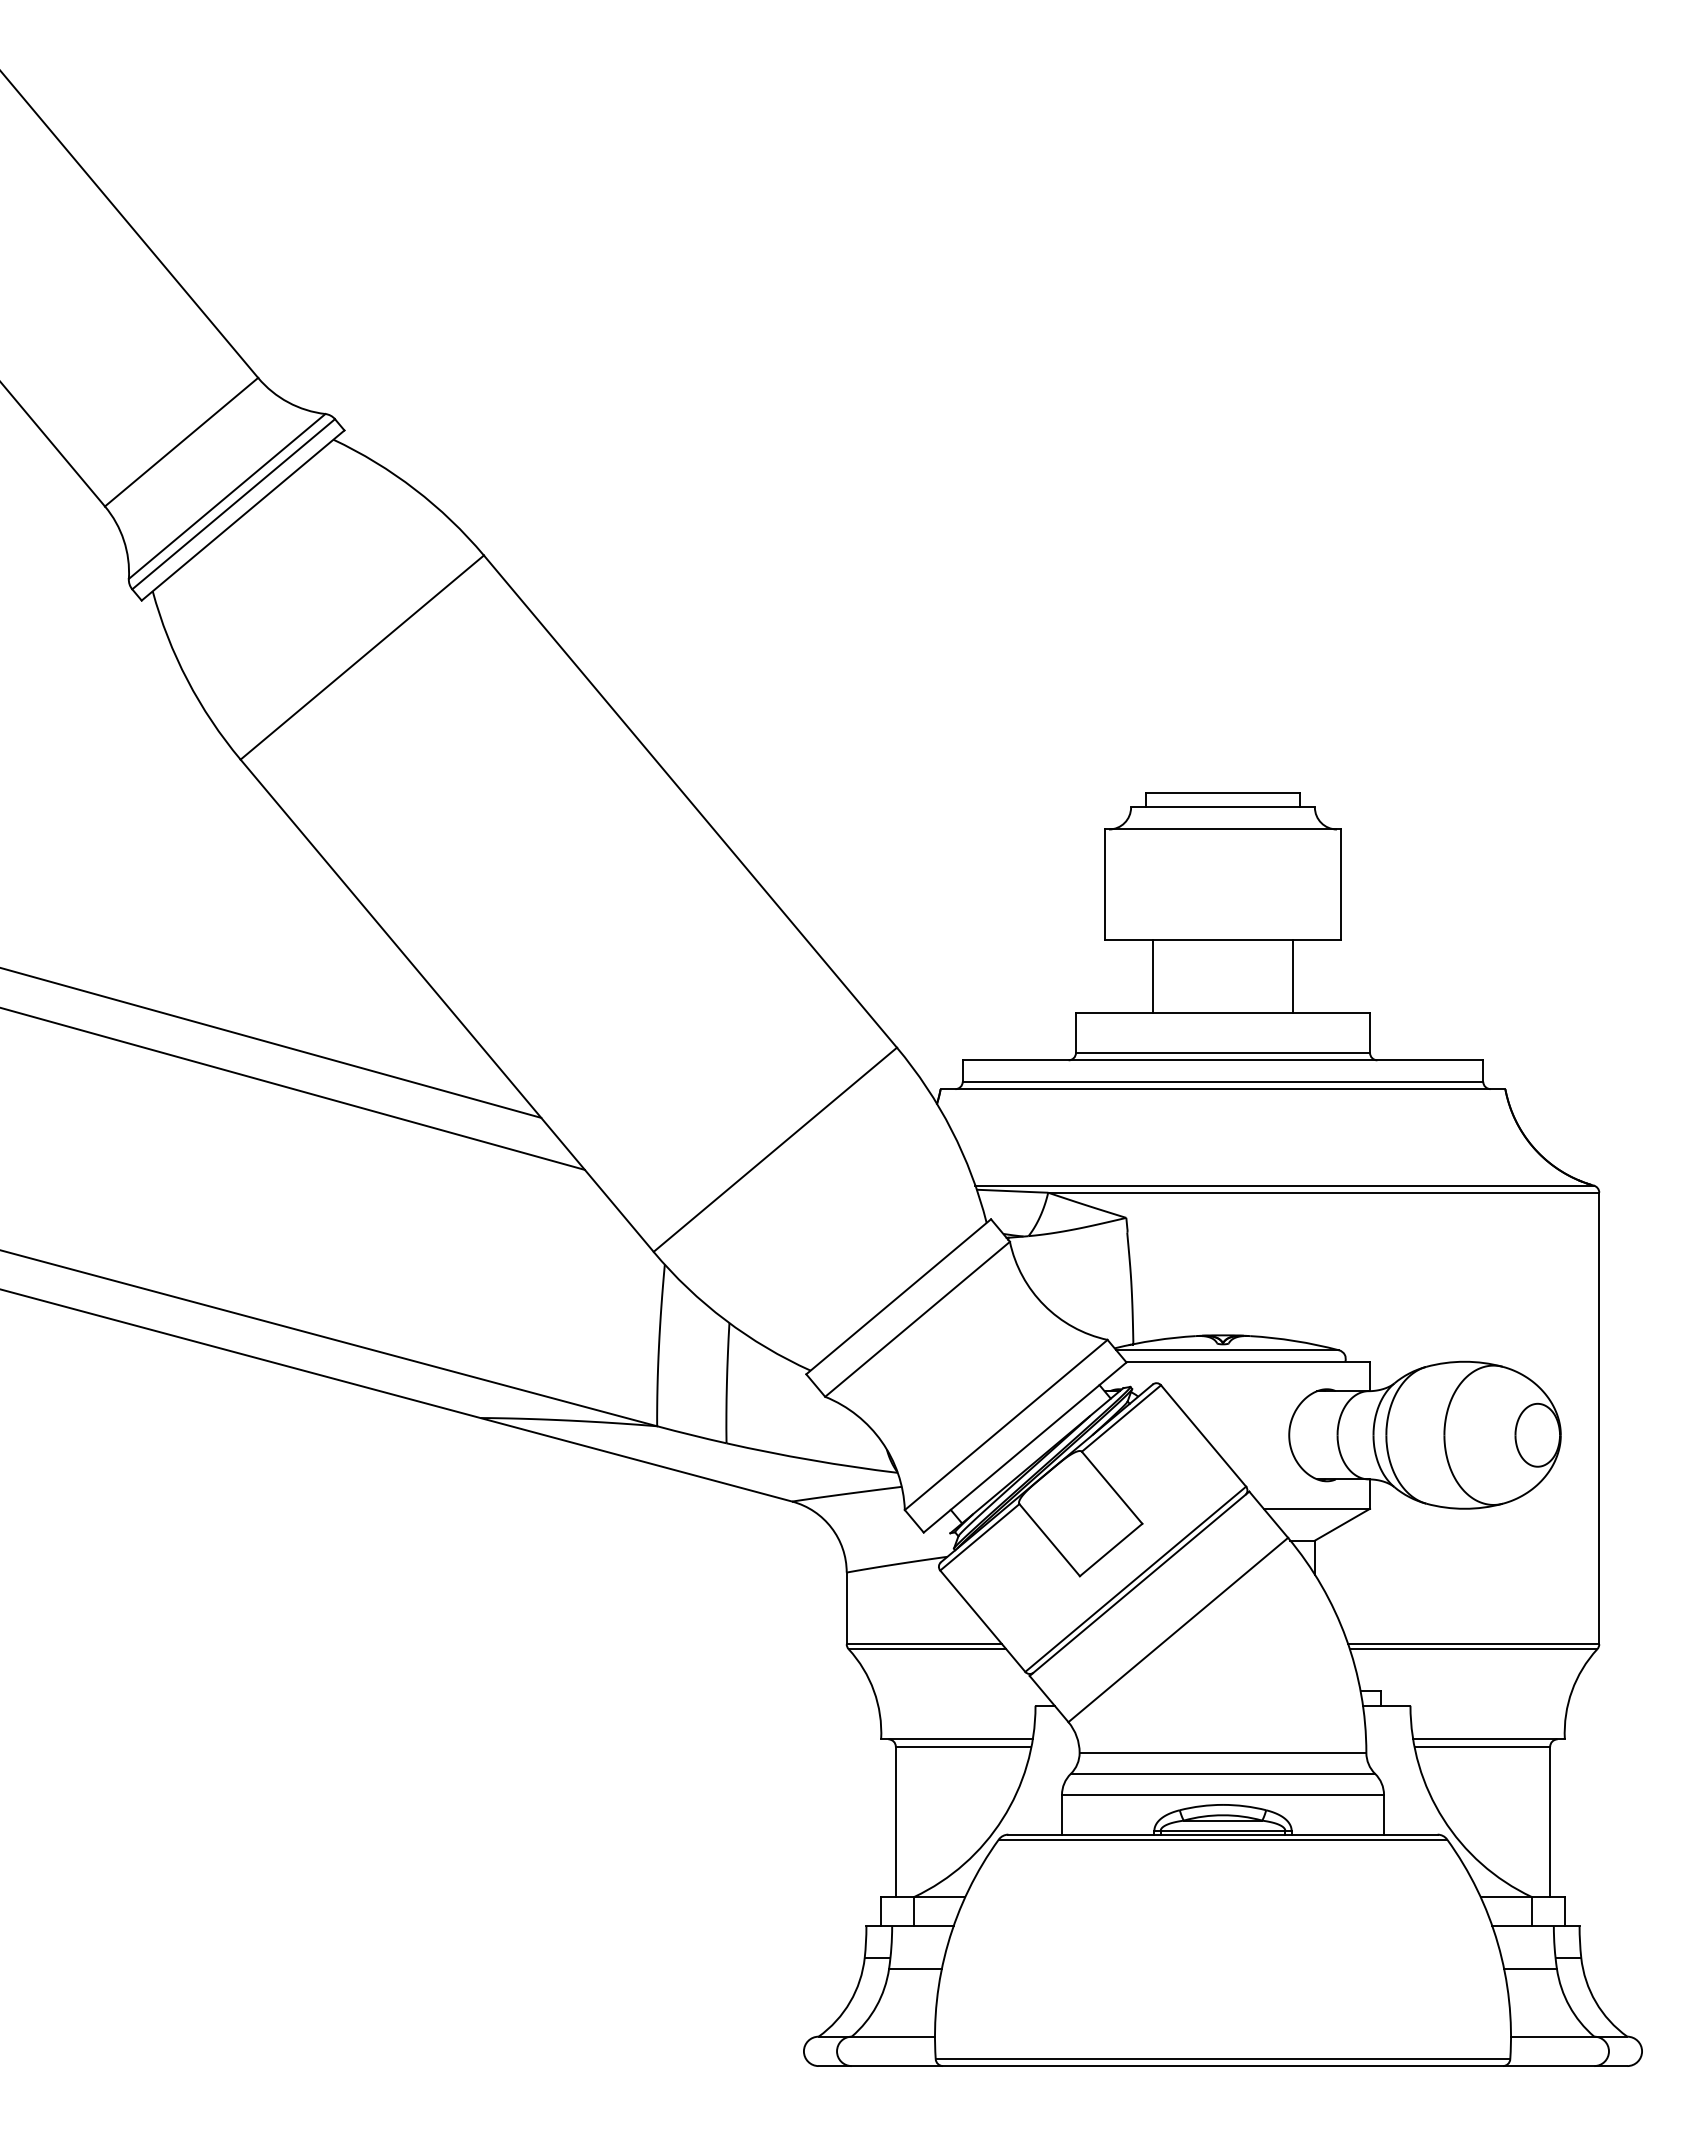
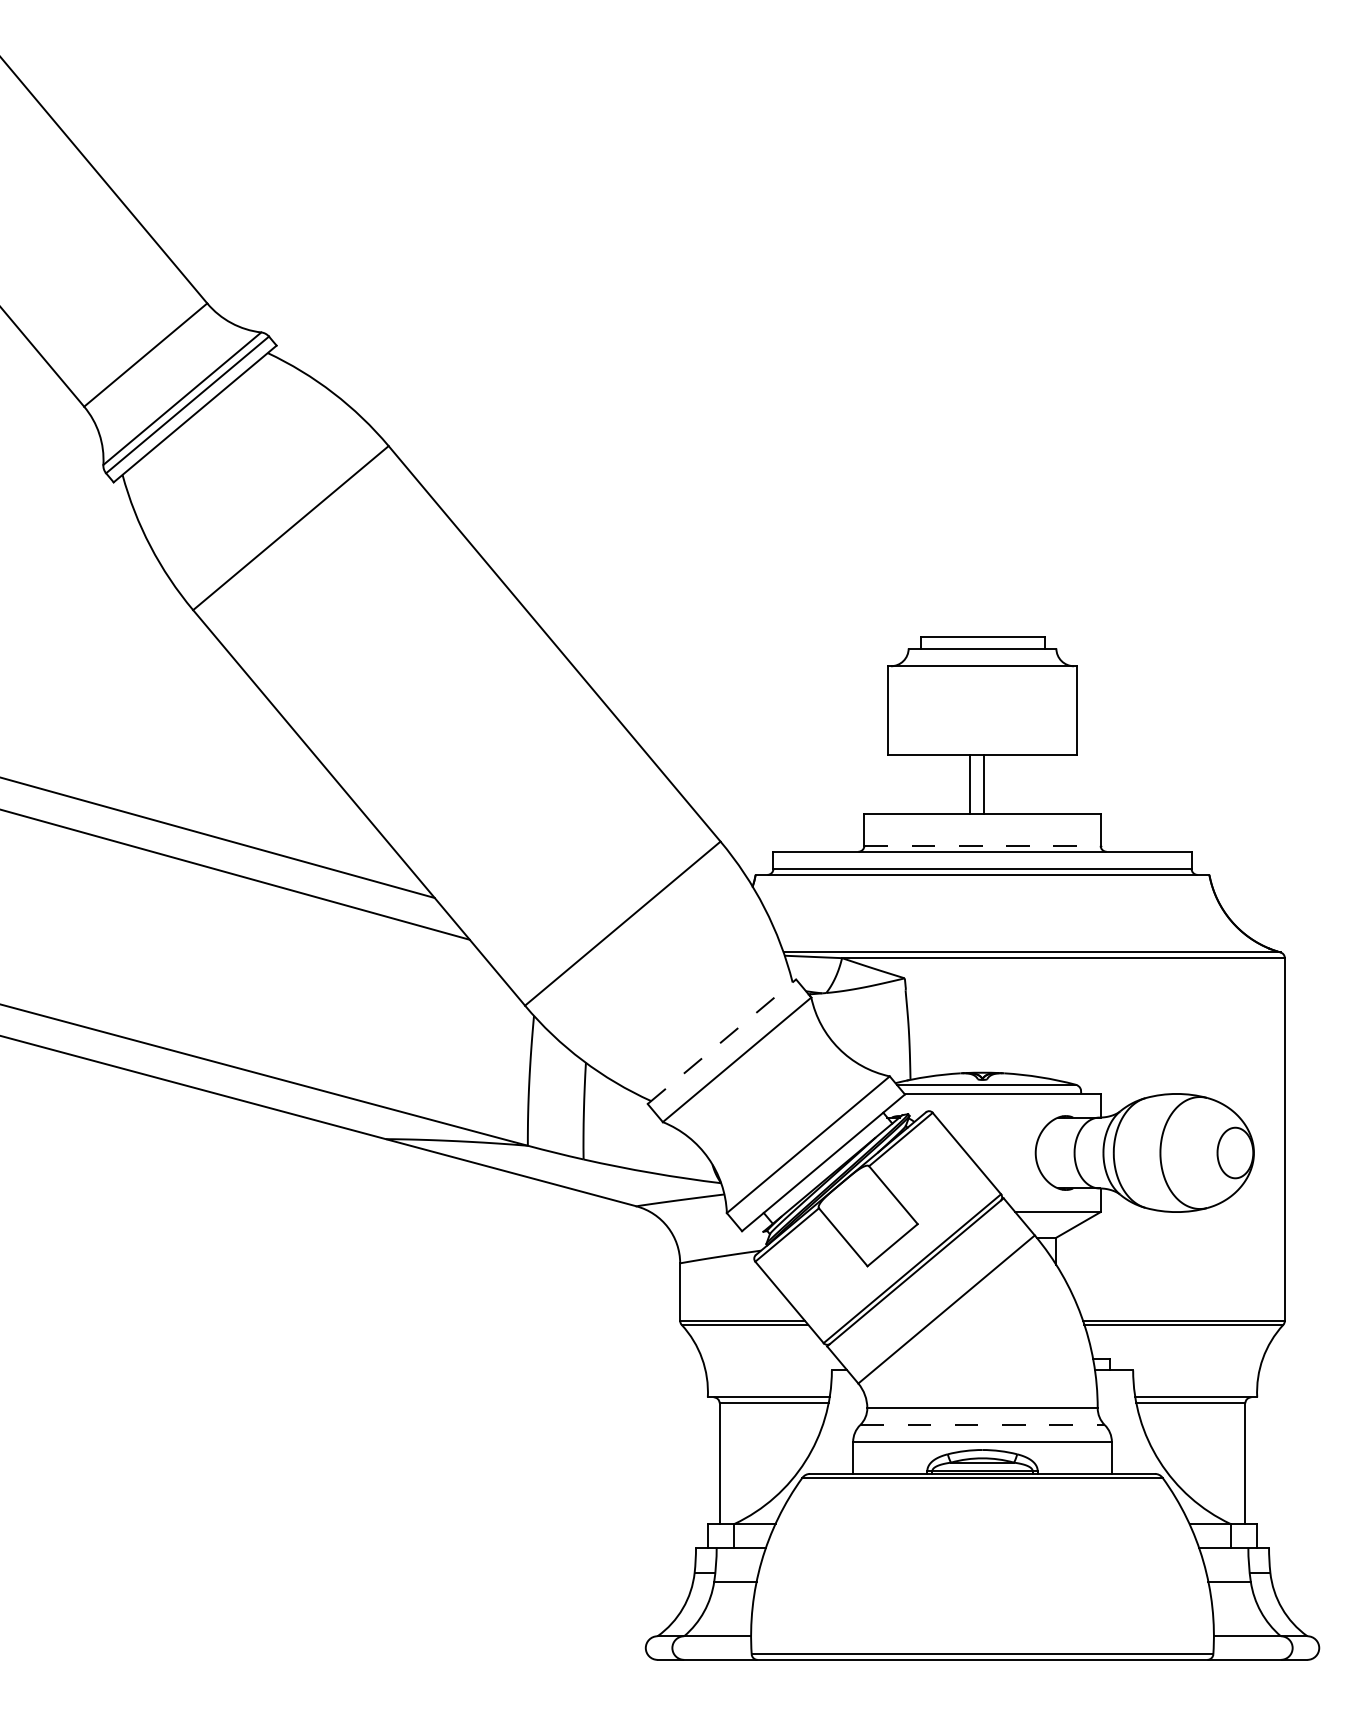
line: (1153, 976) -> (984, 784), moved
line: (1292, 976) -> (969, 784), moved
line: (1223, 1052) -> (982, 845), solid -> dashed
line: (898, 1296) -> (721, 1041), solid -> dashed
line: (1223, 1773) -> (982, 1424), solid -> dashed

